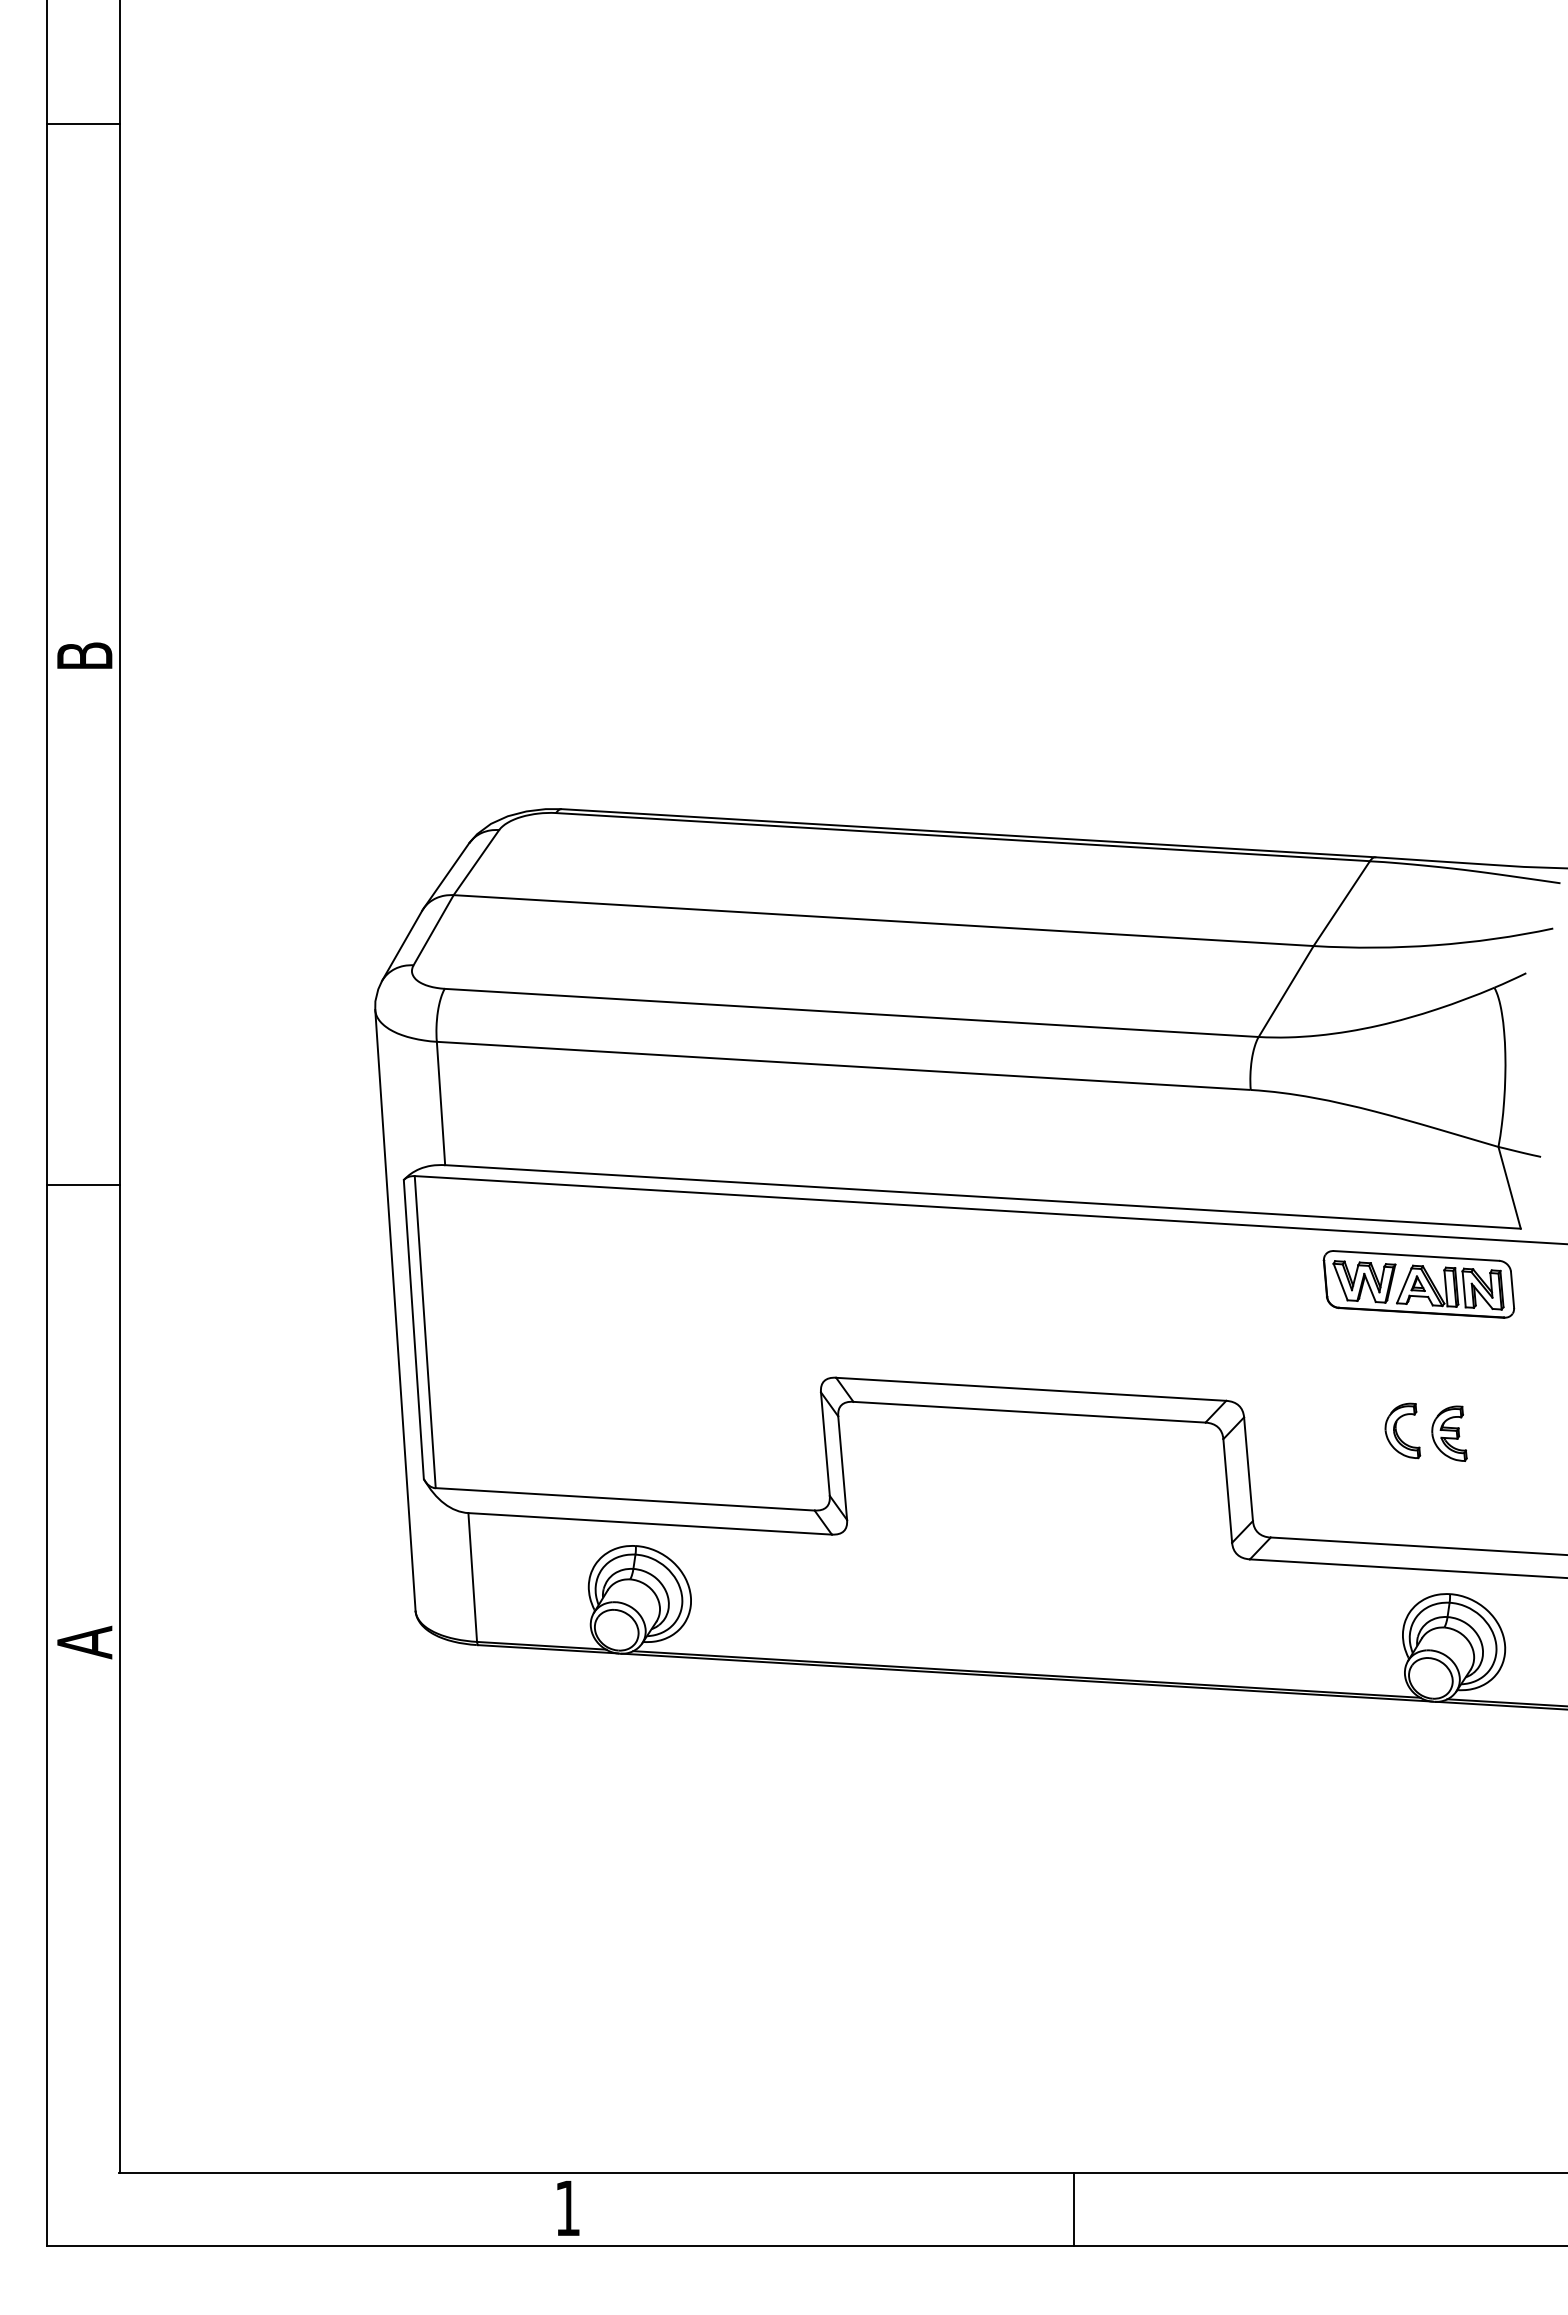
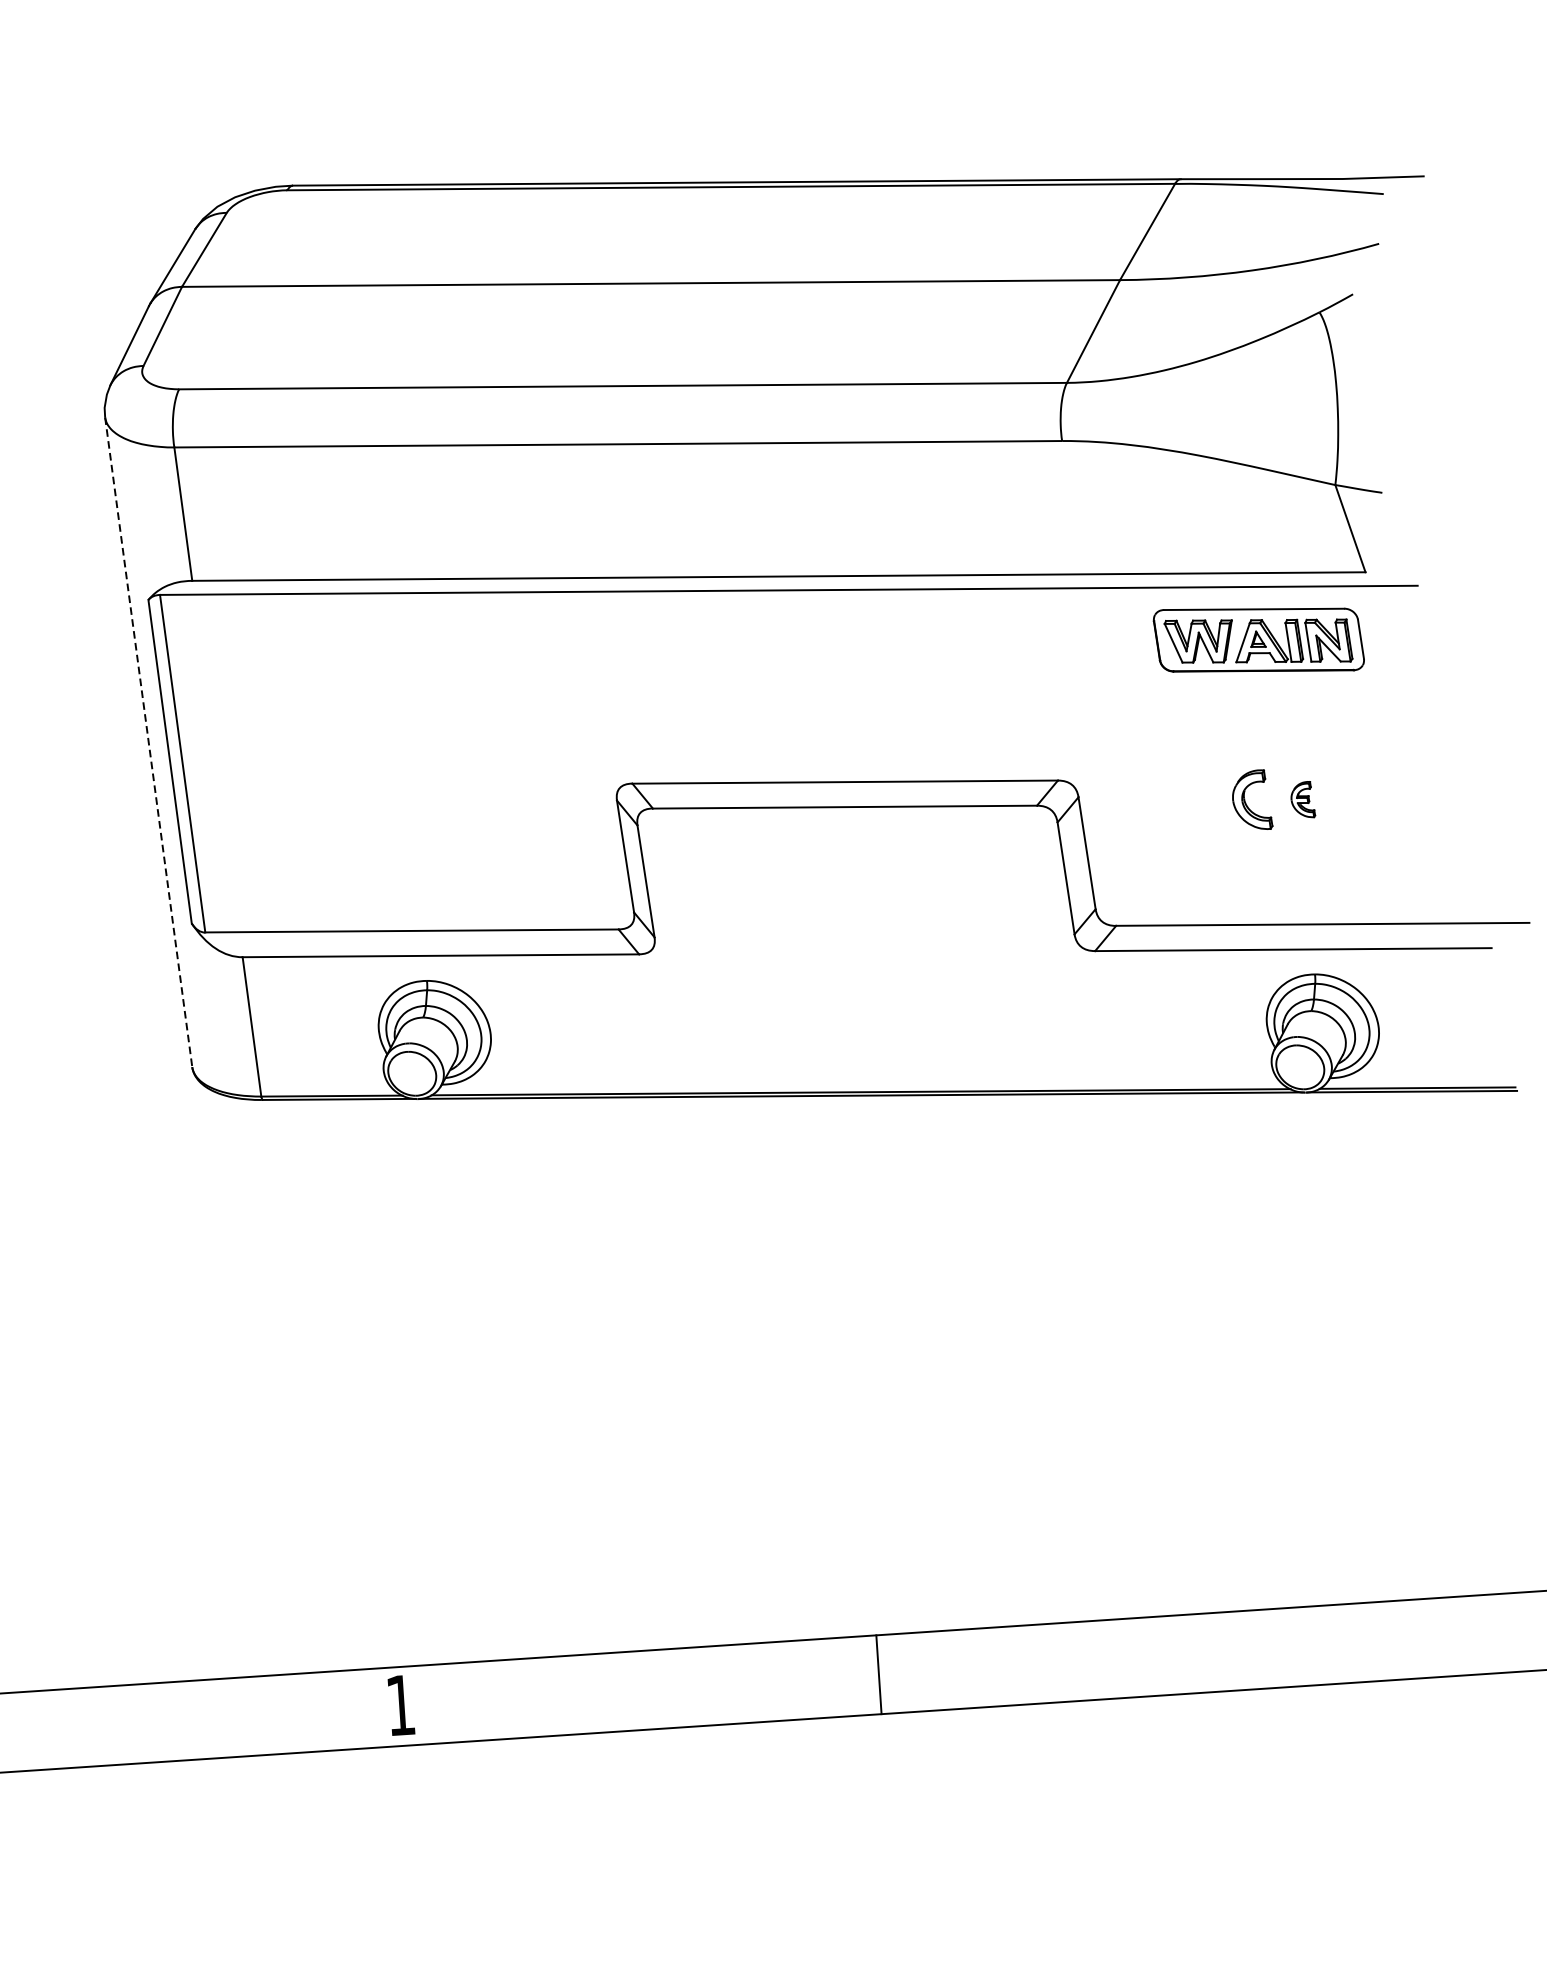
line: (395, 1310) -> (148, 742), solid -> dashed
part: (1449, 1433) -> (1302, 799), size x0.6
line: (1073, 2209) -> (878, 1674), moved

